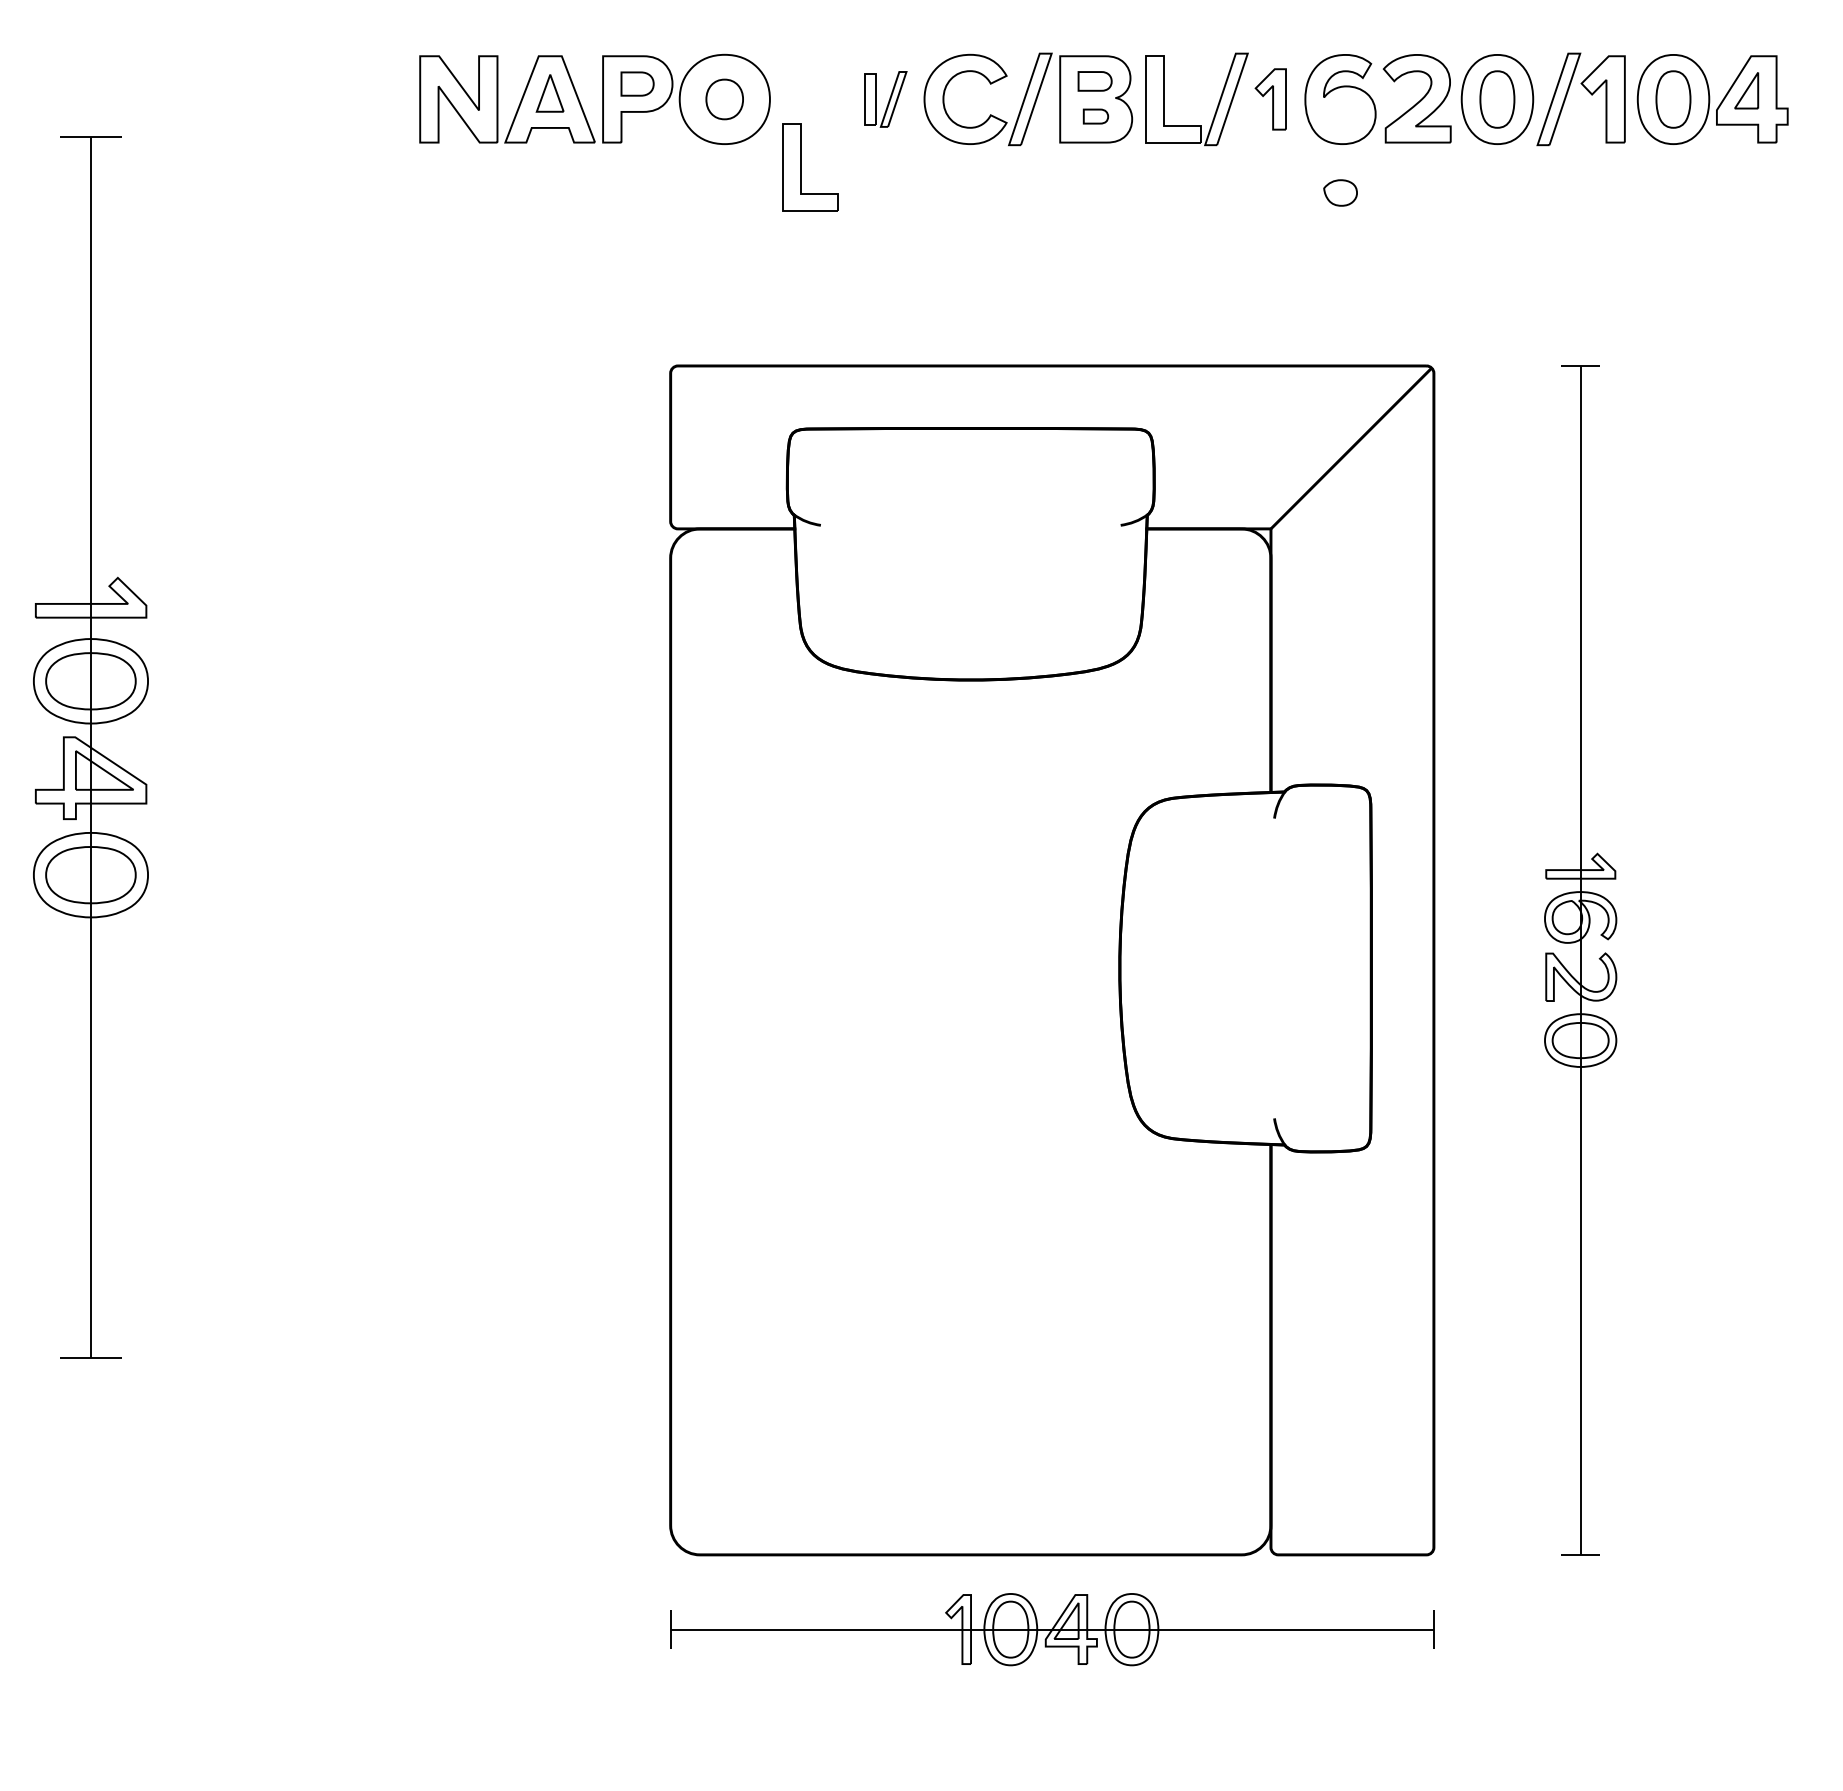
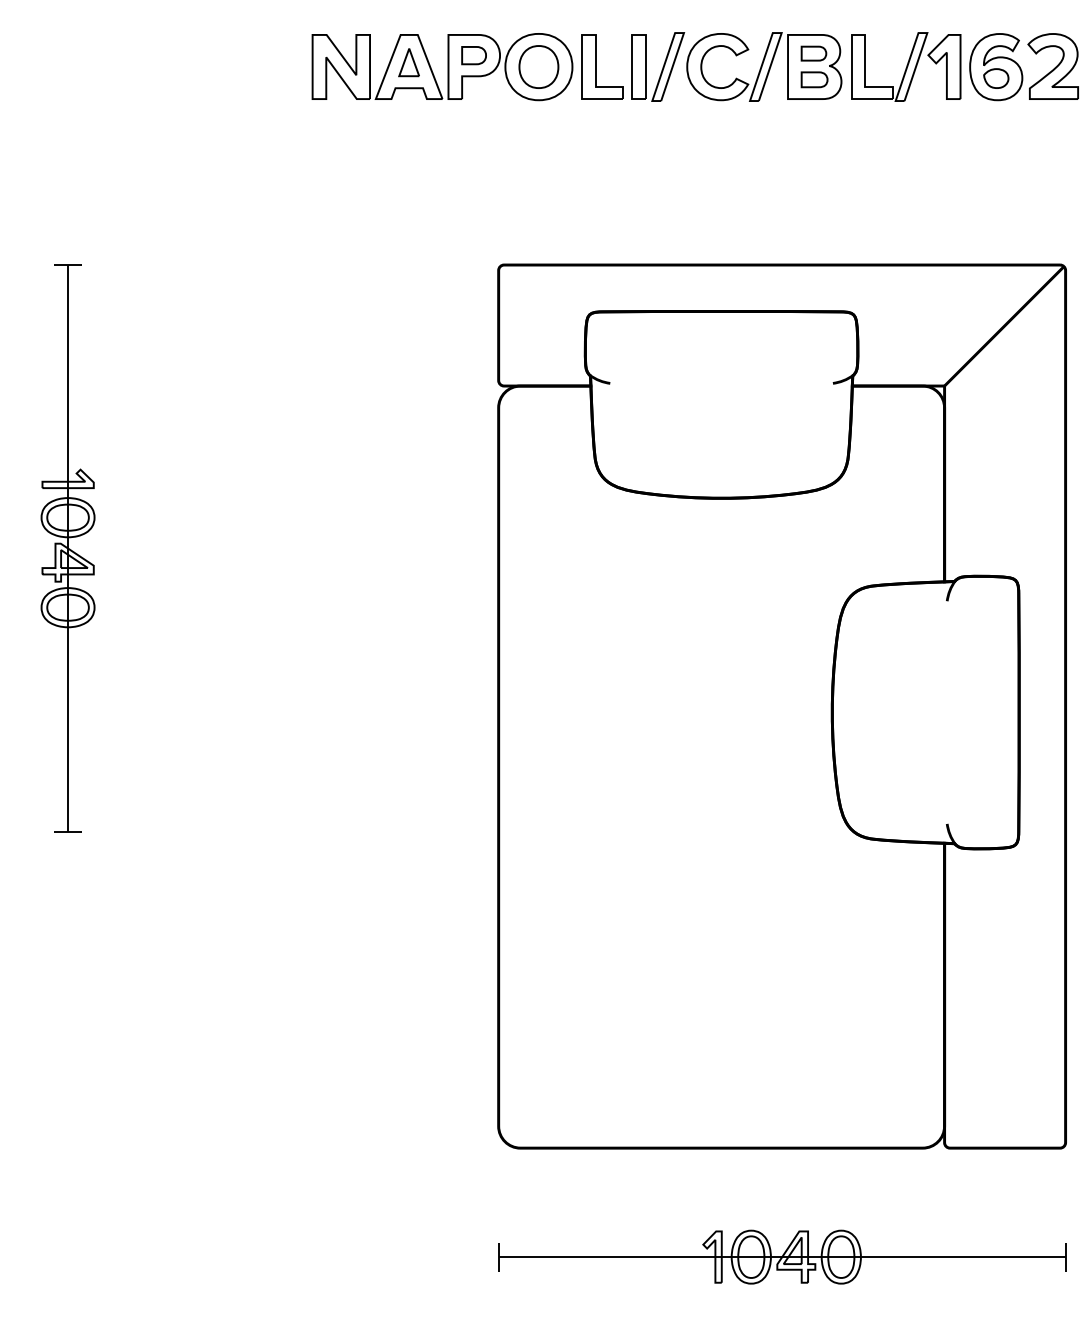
part: (724, 99) -> (538, 67), size x1.43
part: (885, 99) -> (658, 67), size x1.67
part: (1270, 99) -> (944, 67), size x1.43
part: (1095, 116) -> (814, 79), size x1.43
part: (801, 167) -> (595, 67), moved
part: (1340, 192) -> (996, 78), moved
part: (90, 747) -> (67, 548), size x0.62
part: (1052, 1629) -> (782, 1257), moved

